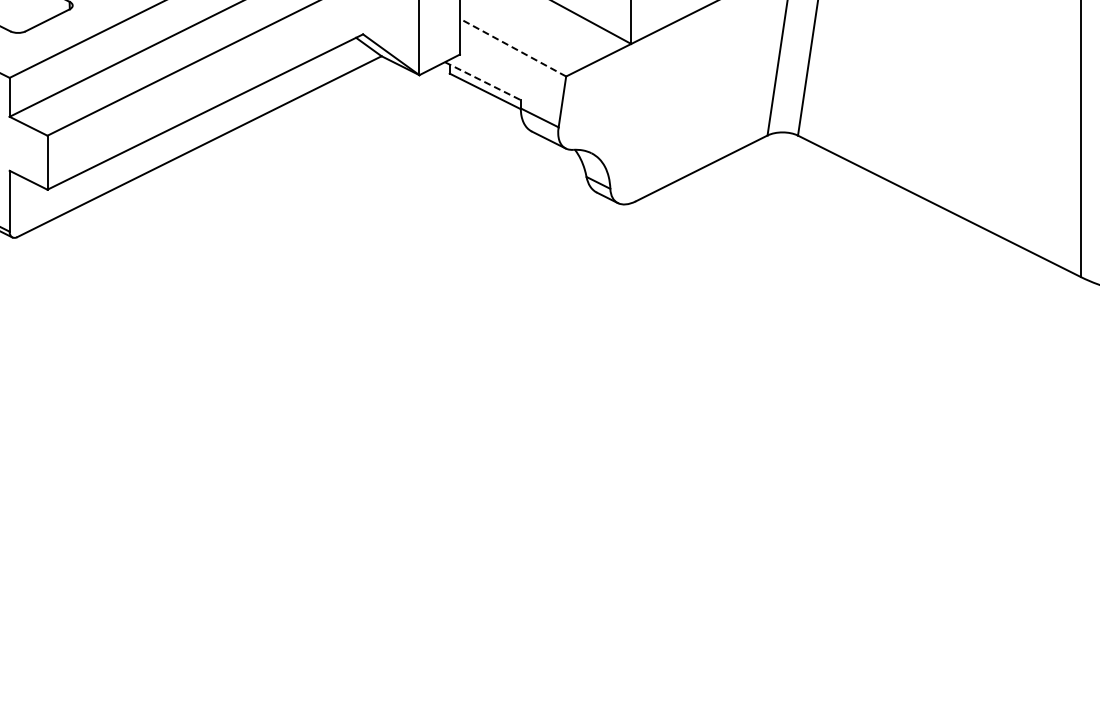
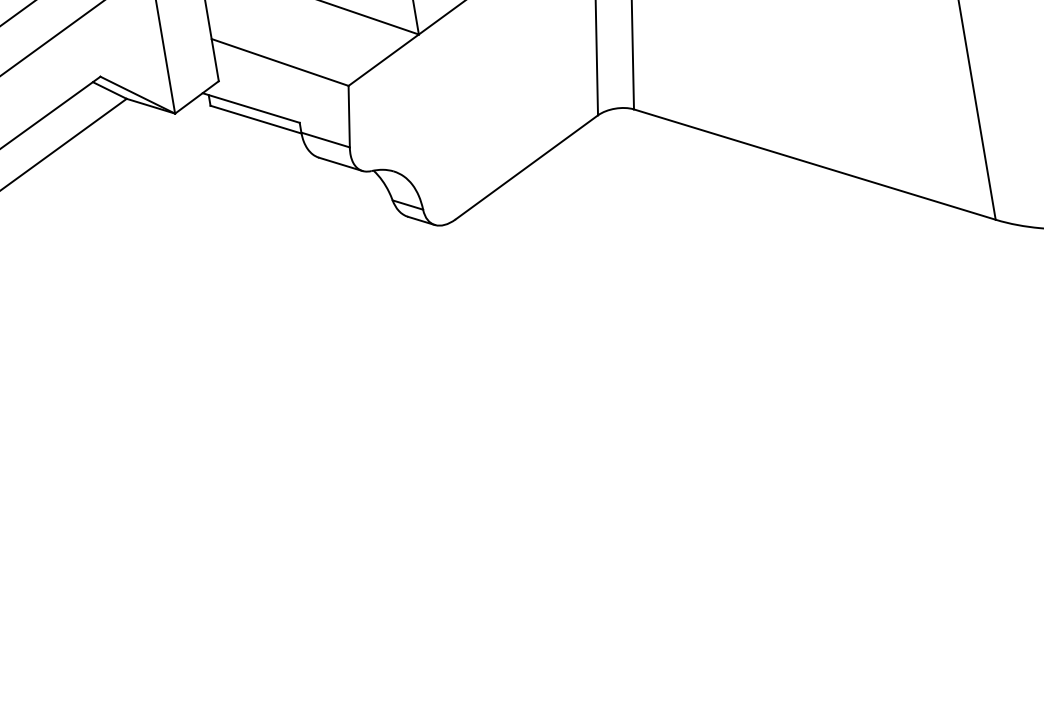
line: (512, 47) -> (279, 62), dashed -> solid
line: (483, 81) -> (251, 108), dashed -> solid

